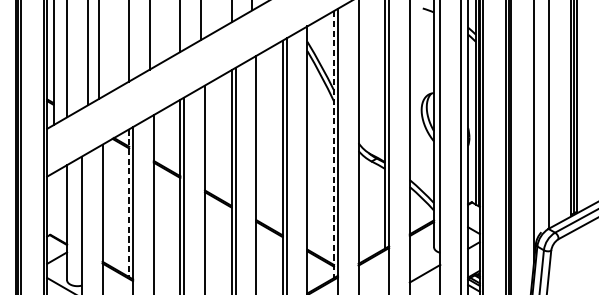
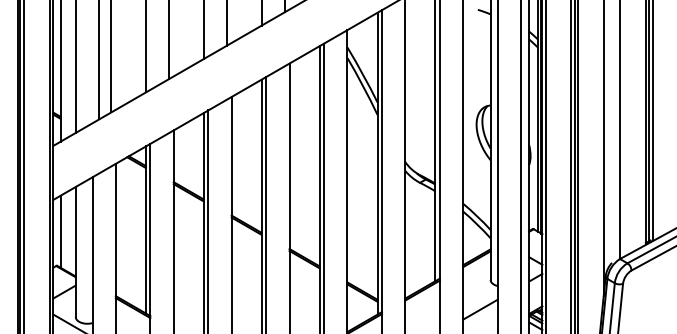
line: (333, 144) -> (377, 163), dashed -> solid
line: (128, 203) -> (145, 230), dashed -> solid
line: (53, 204) -> (60, 231), added

